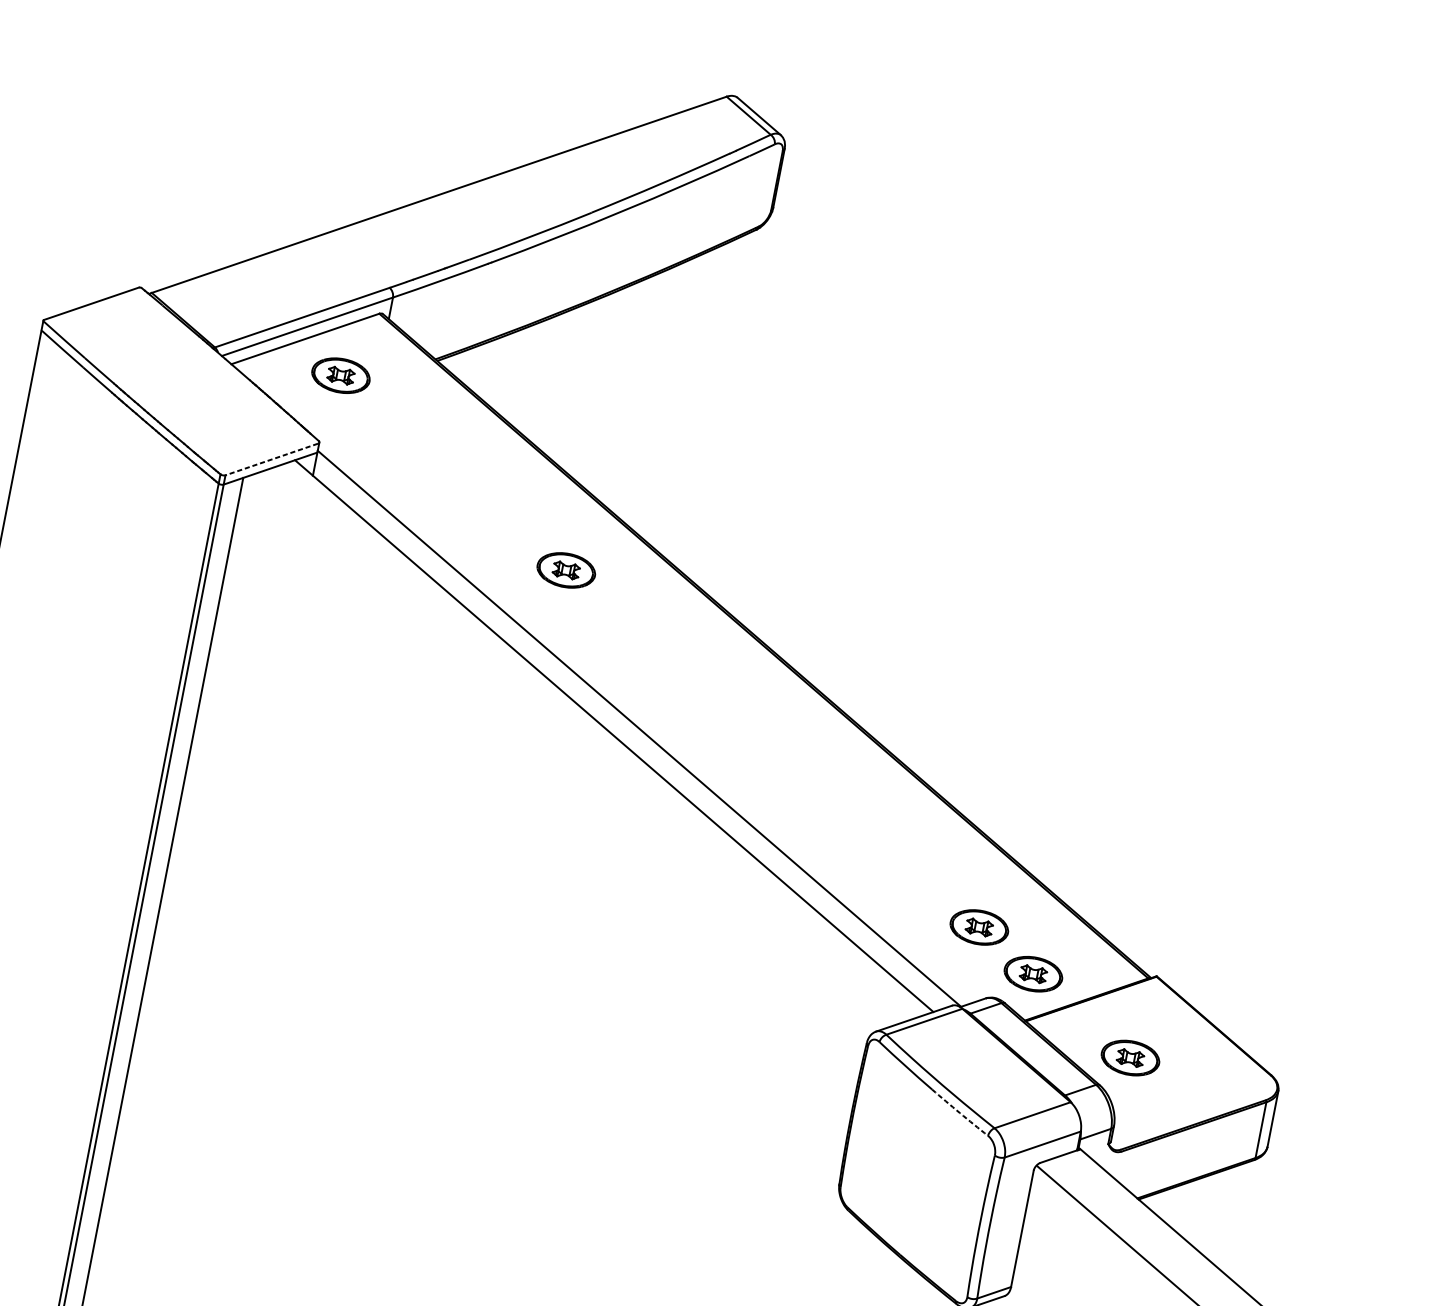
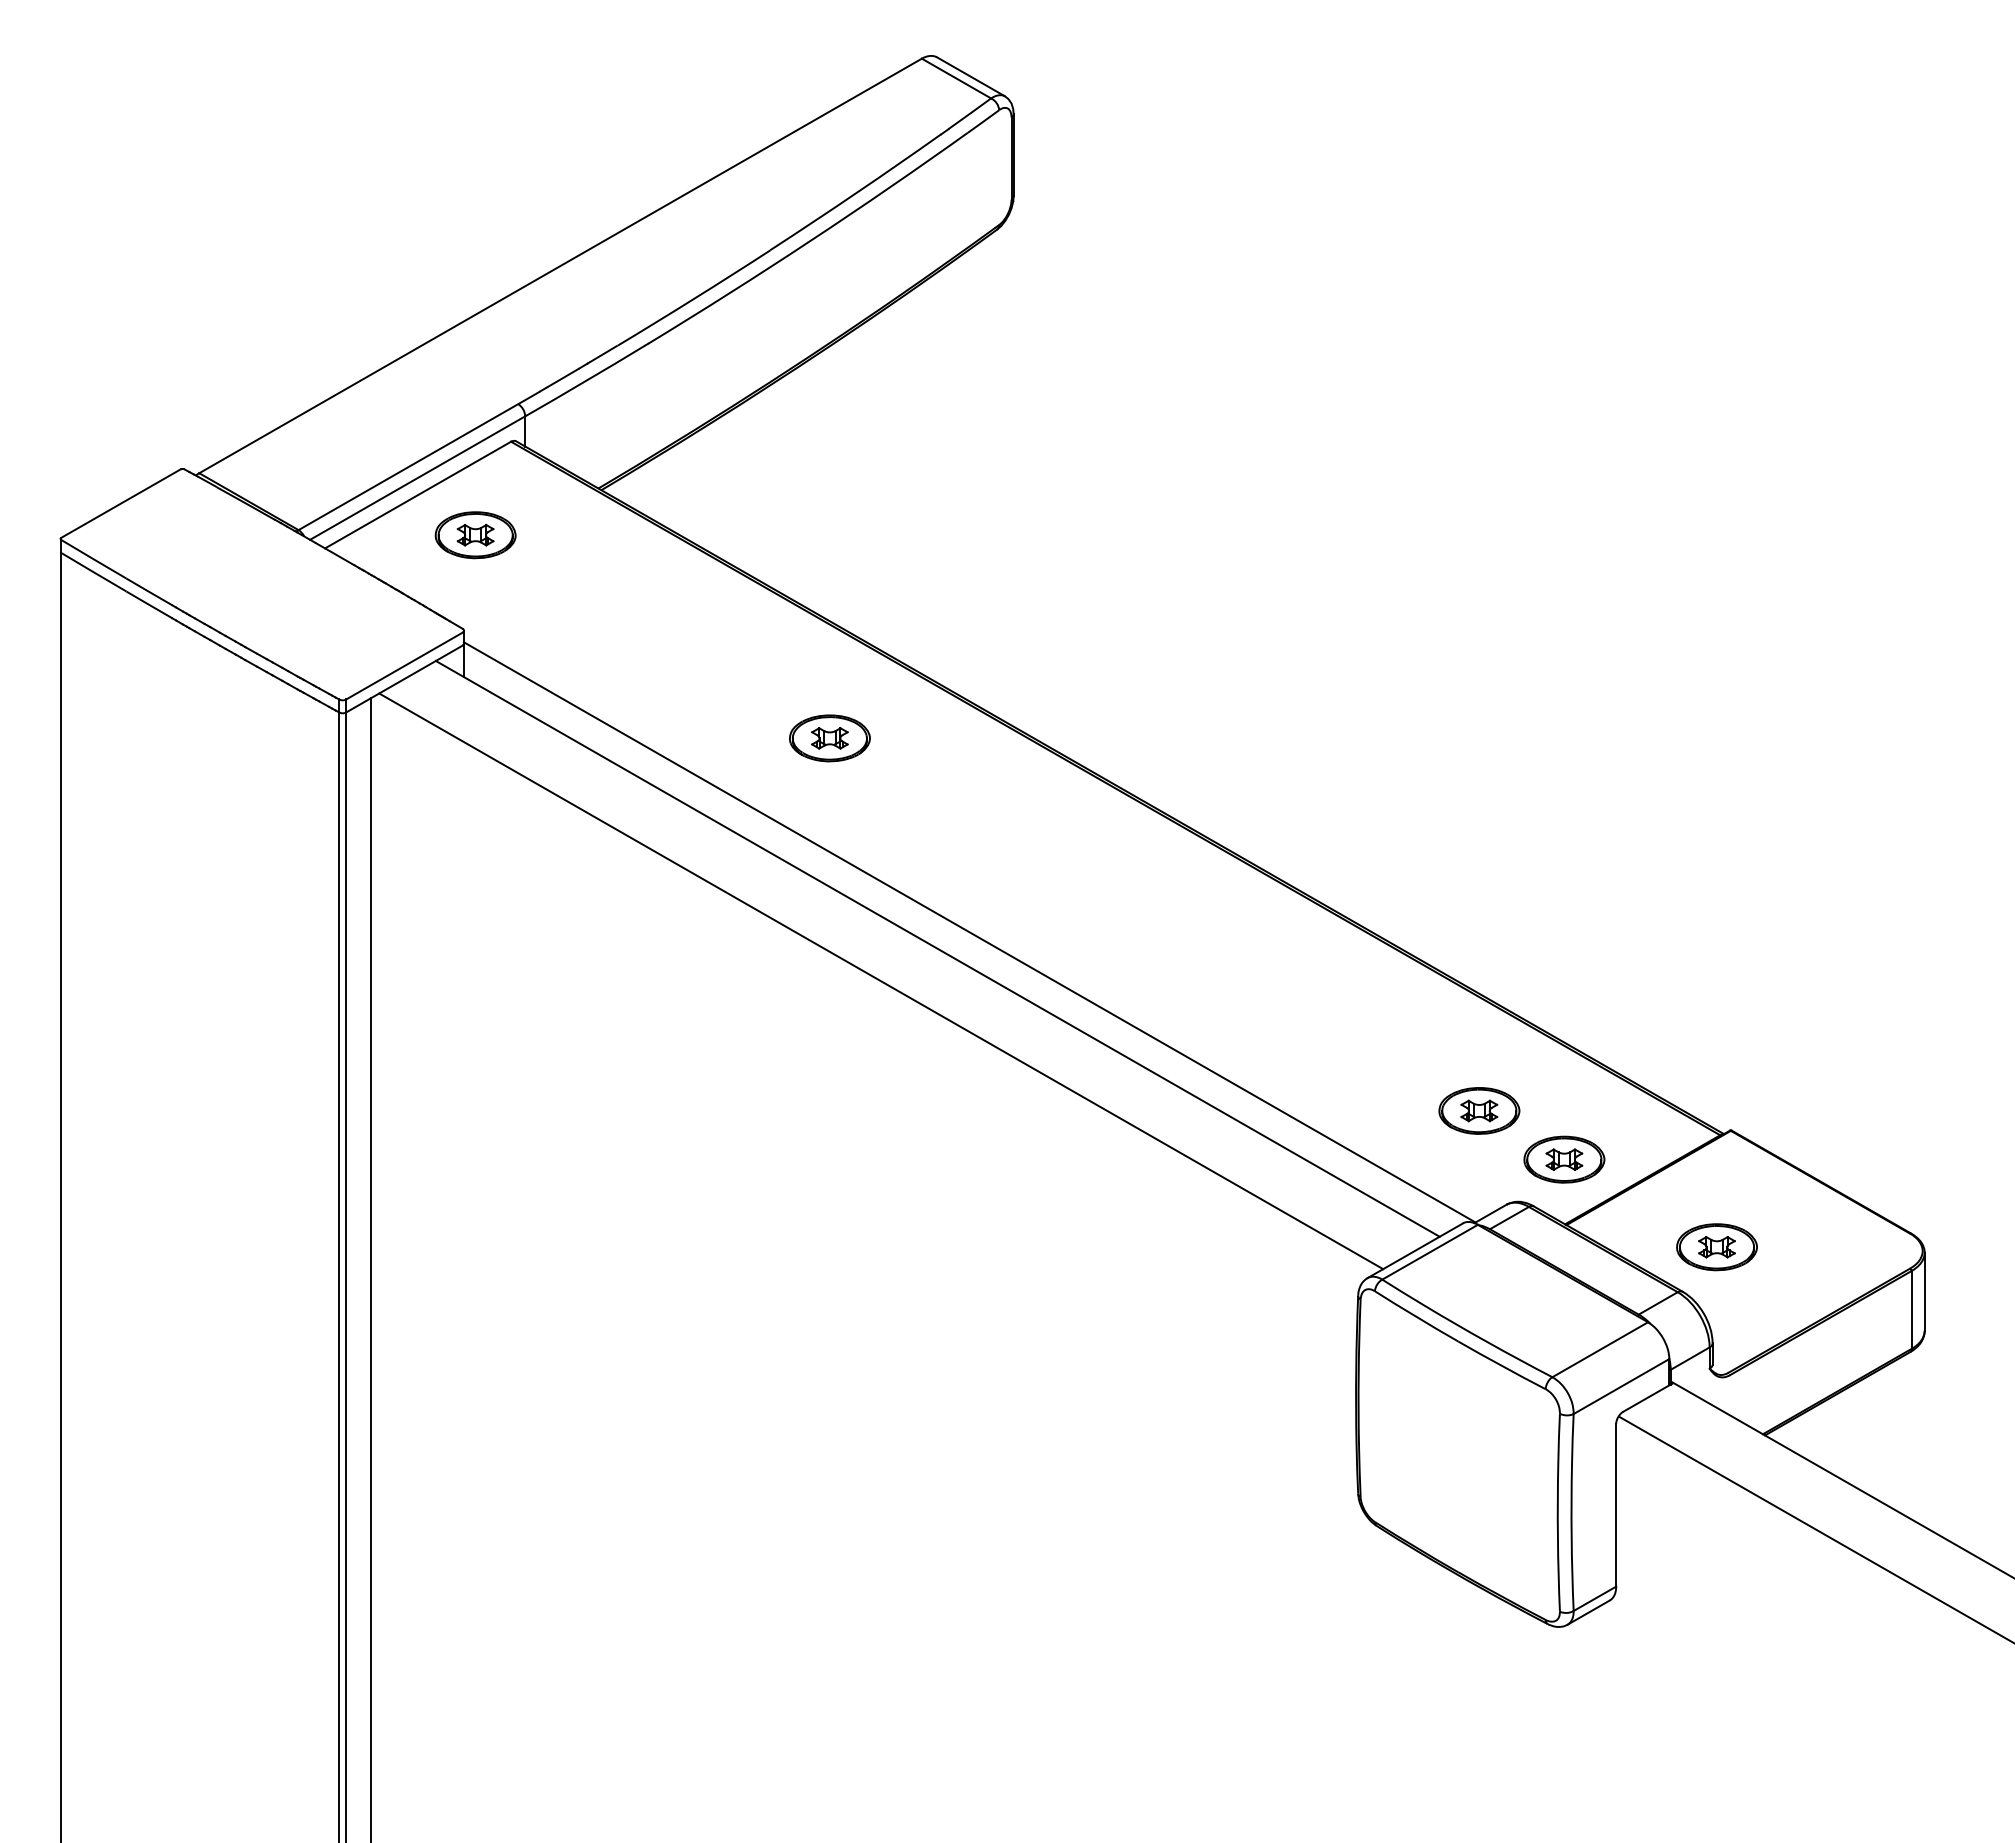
line: (271, 459) -> (403, 666), dashed -> solid
line: (569, 751) -> (881, 981), added
arc: (959, 1112) -> (1501, 1365), dashed -> solid

